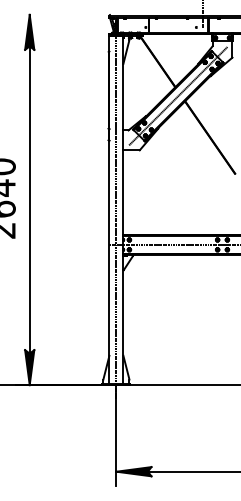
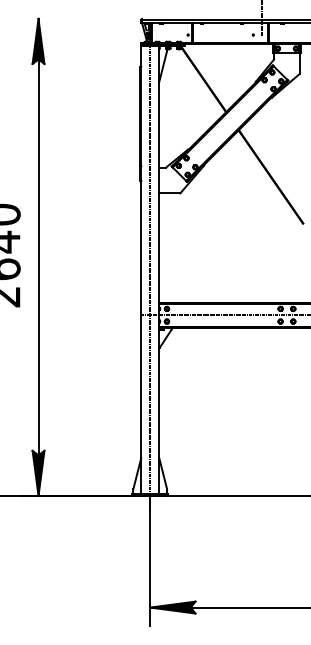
line: (177, 96) -> (229, 123), removed

